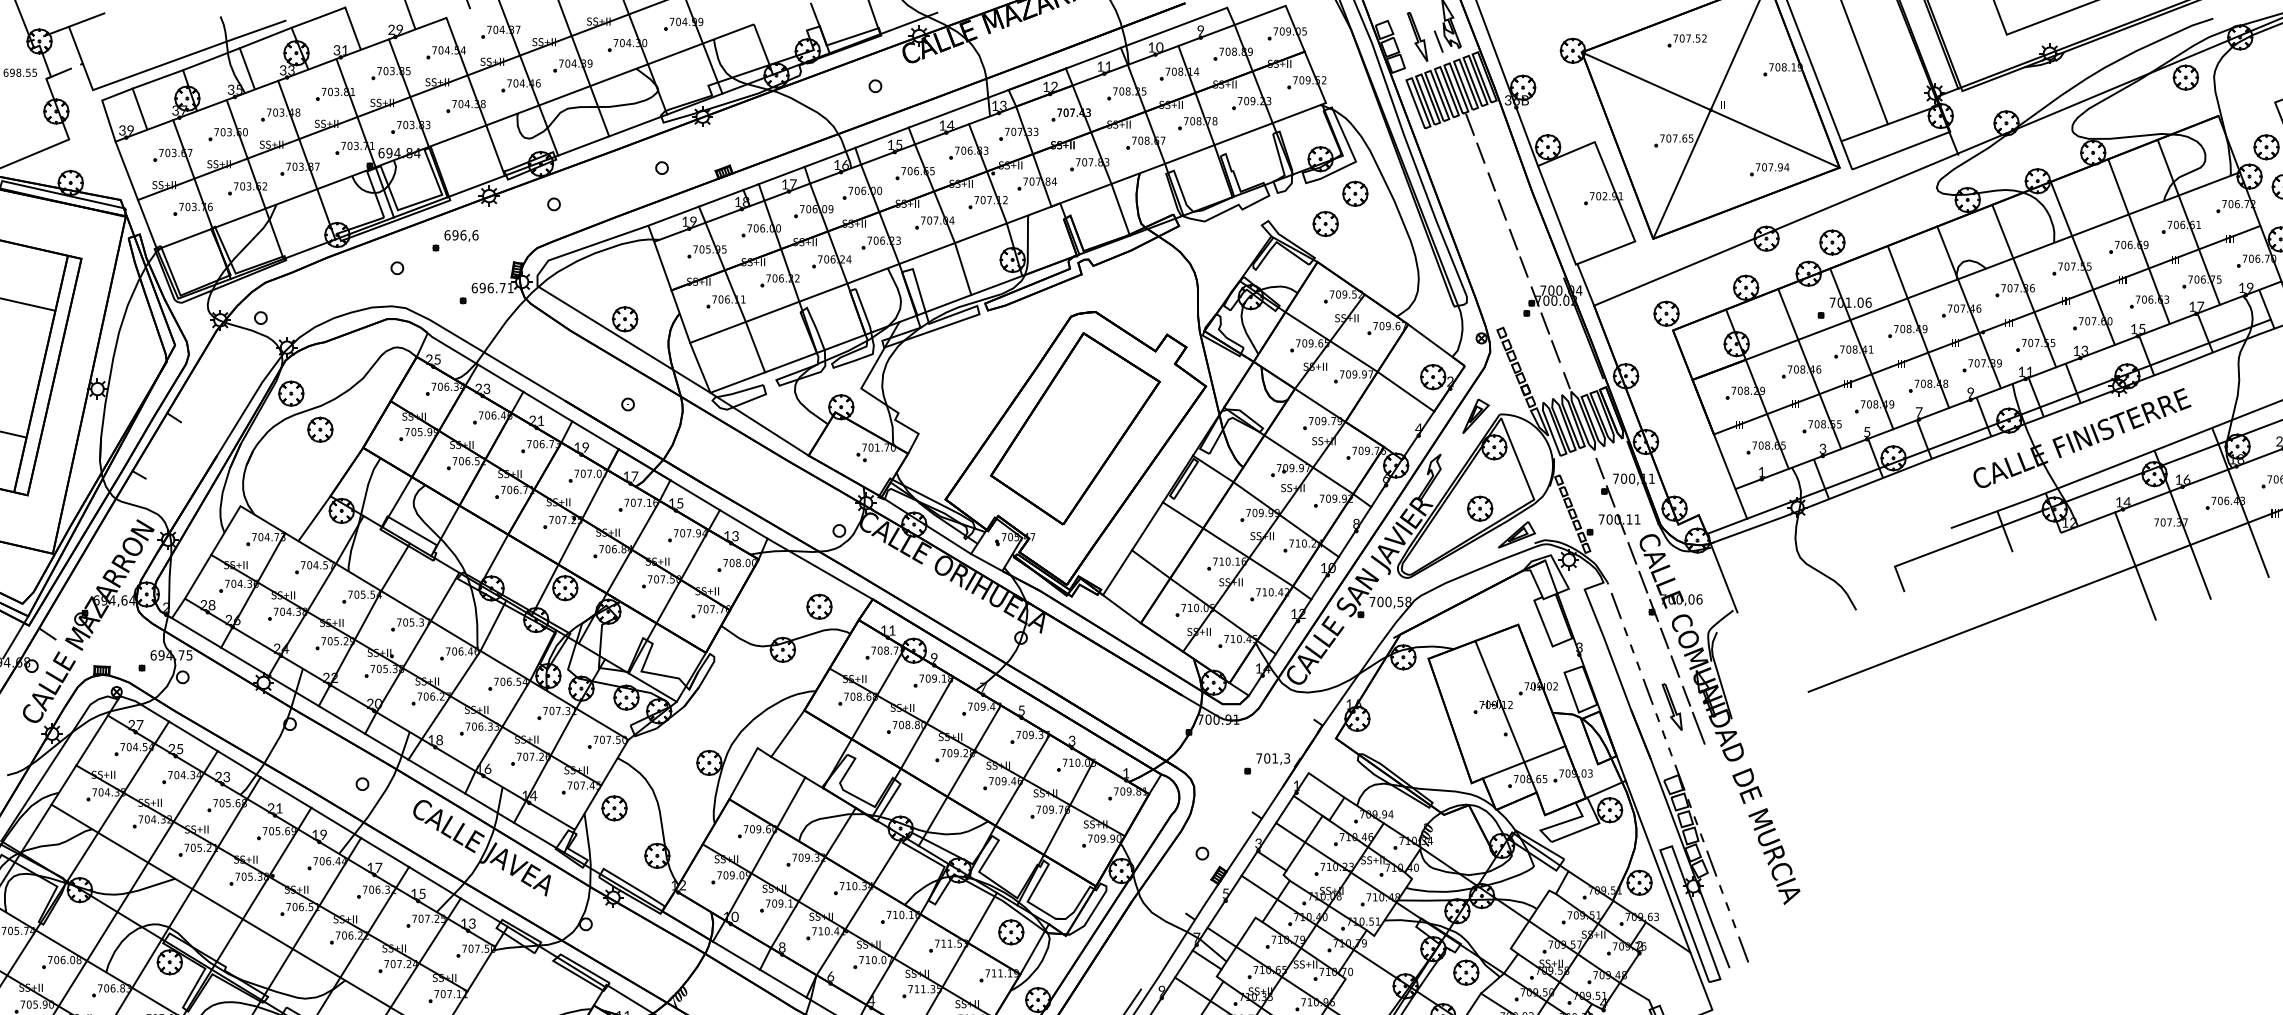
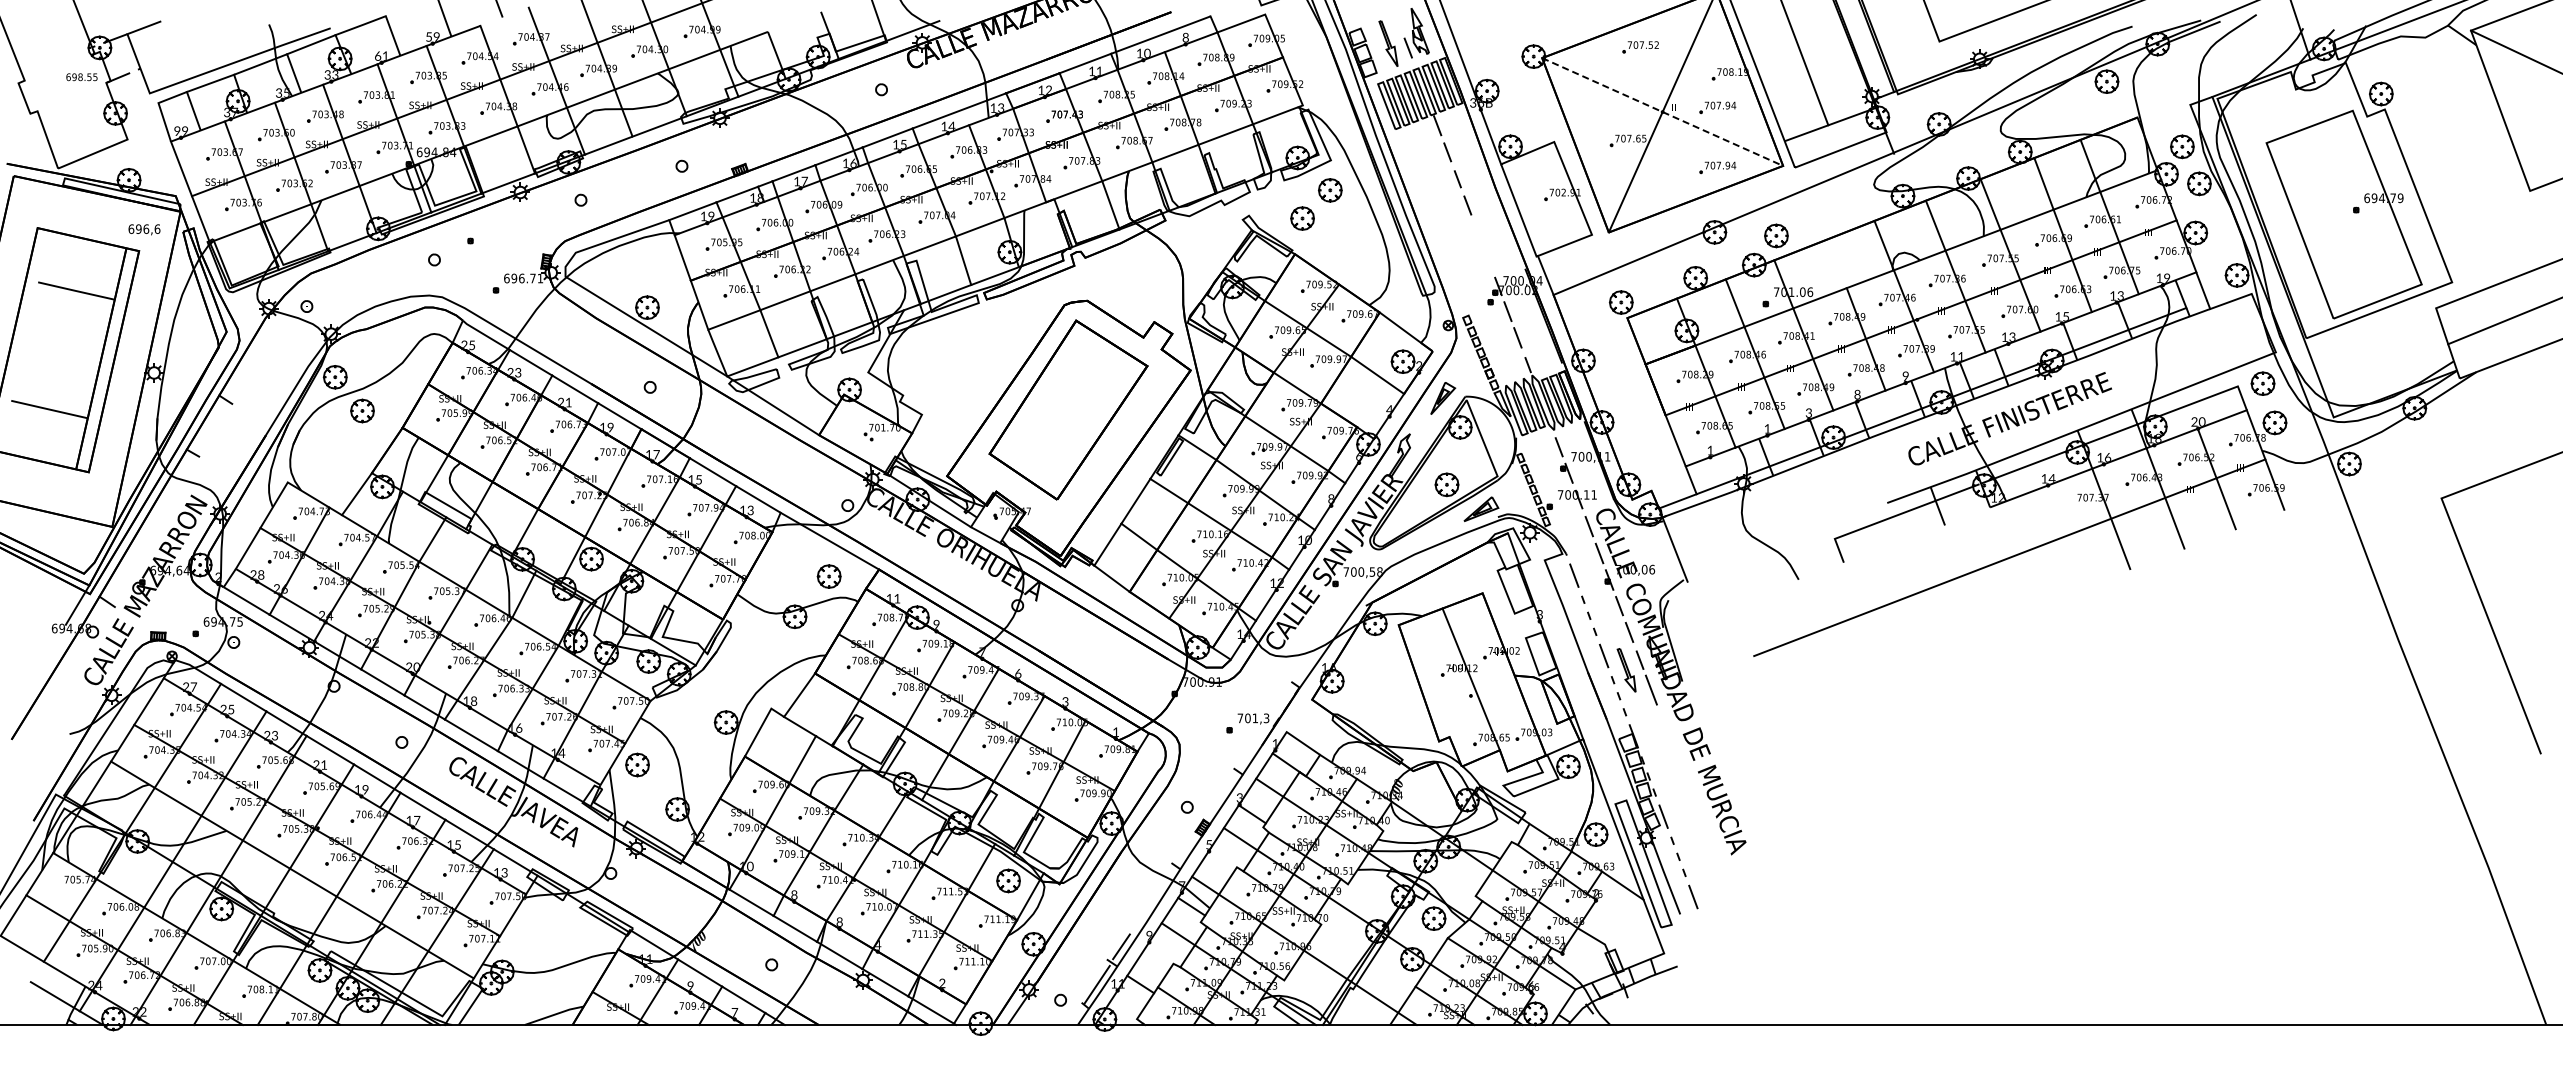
text: (392, 29) -> (429, 36), 29 -> 59
text: (1200, 31) -> (1185, 38), 9 -> 8
text: (337, 49) -> (378, 55), 31 -> 61
part: (1769, 105) -> (1717, 107), added
line: (1710, 110) -> (1662, 112), solid -> dashed
text: (122, 130) -> (177, 131), 39 -> 99
text: (461, 235) -> (144, 229), moved
line: (1517, 250) -> (1481, 243), removed
line: (1897, 272) -> (1837, 263), removed
text: (2200, 306) -> (2120, 295), 17 -> 13
text: (1919, 412) -> (1857, 394), 7 -> 8
text: (1866, 431) -> (1808, 412), 5 -> 3
text: (1822, 448) -> (1767, 428), 3 -> 1
line: (2135, 566) -> (2059, 538), removed
text: (1021, 710) -> (1018, 673), 5 -> 6
line: (1523, 761) -> (1487, 721), removed
text: (830, 974) -> (839, 920), 6 -> 8

